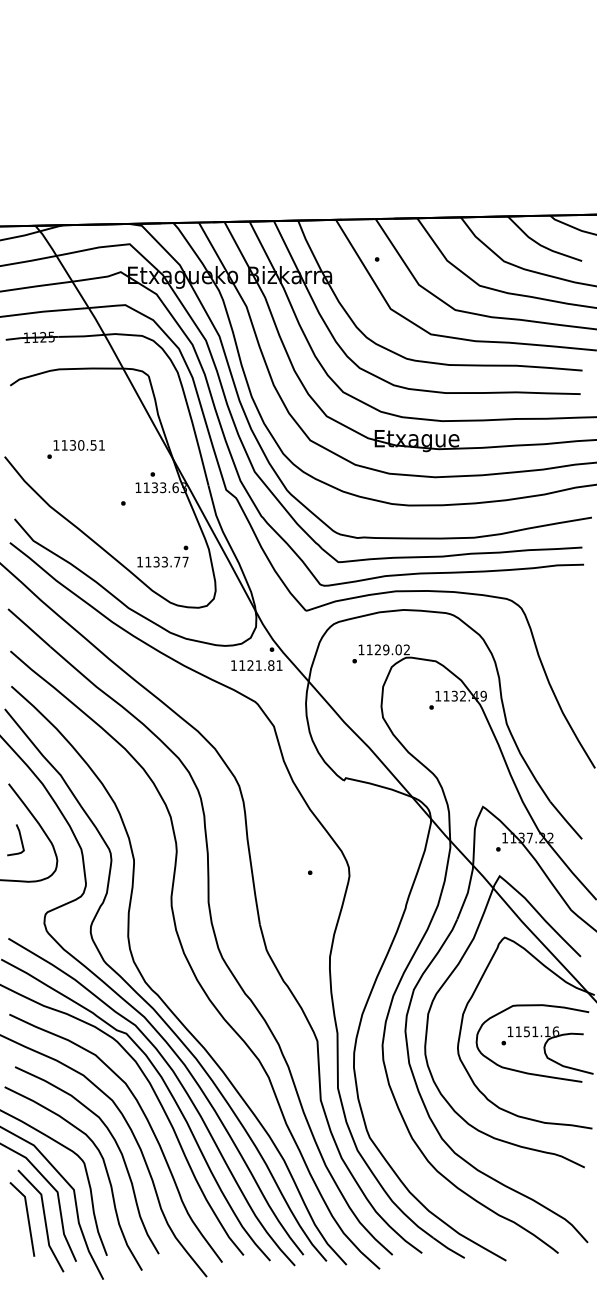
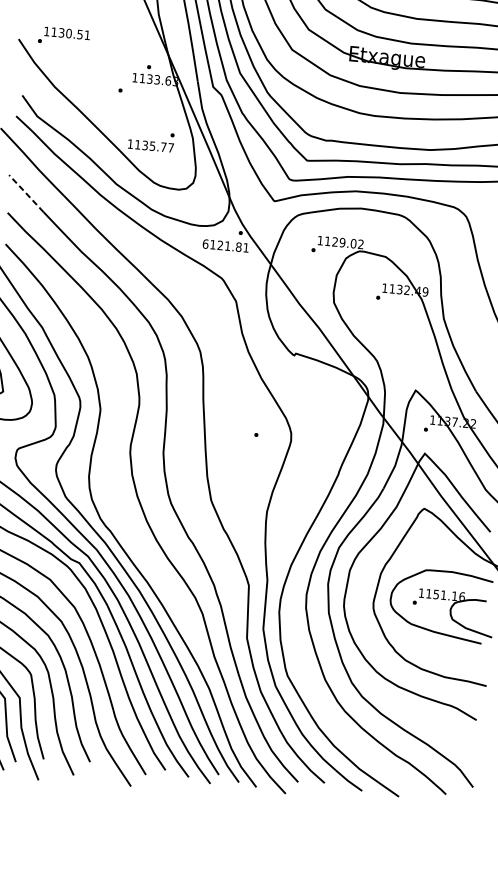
text: (75, 449) -> (63, 36), moved
text: (164, 561) -> (152, 145), 1133.77 -> 1135.77
line: (28, 627) -> (25, 193), solid -> dashed
text: (233, 665) -> (205, 243), 1121.81 -> 6121.81

